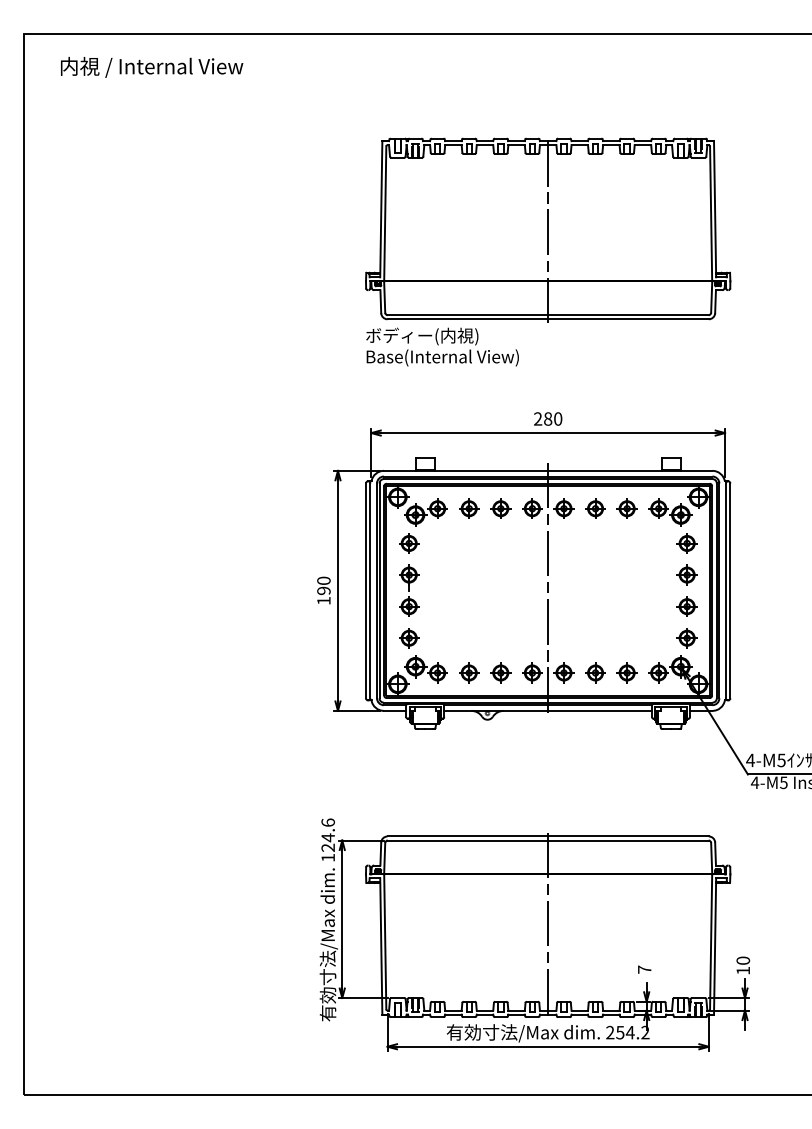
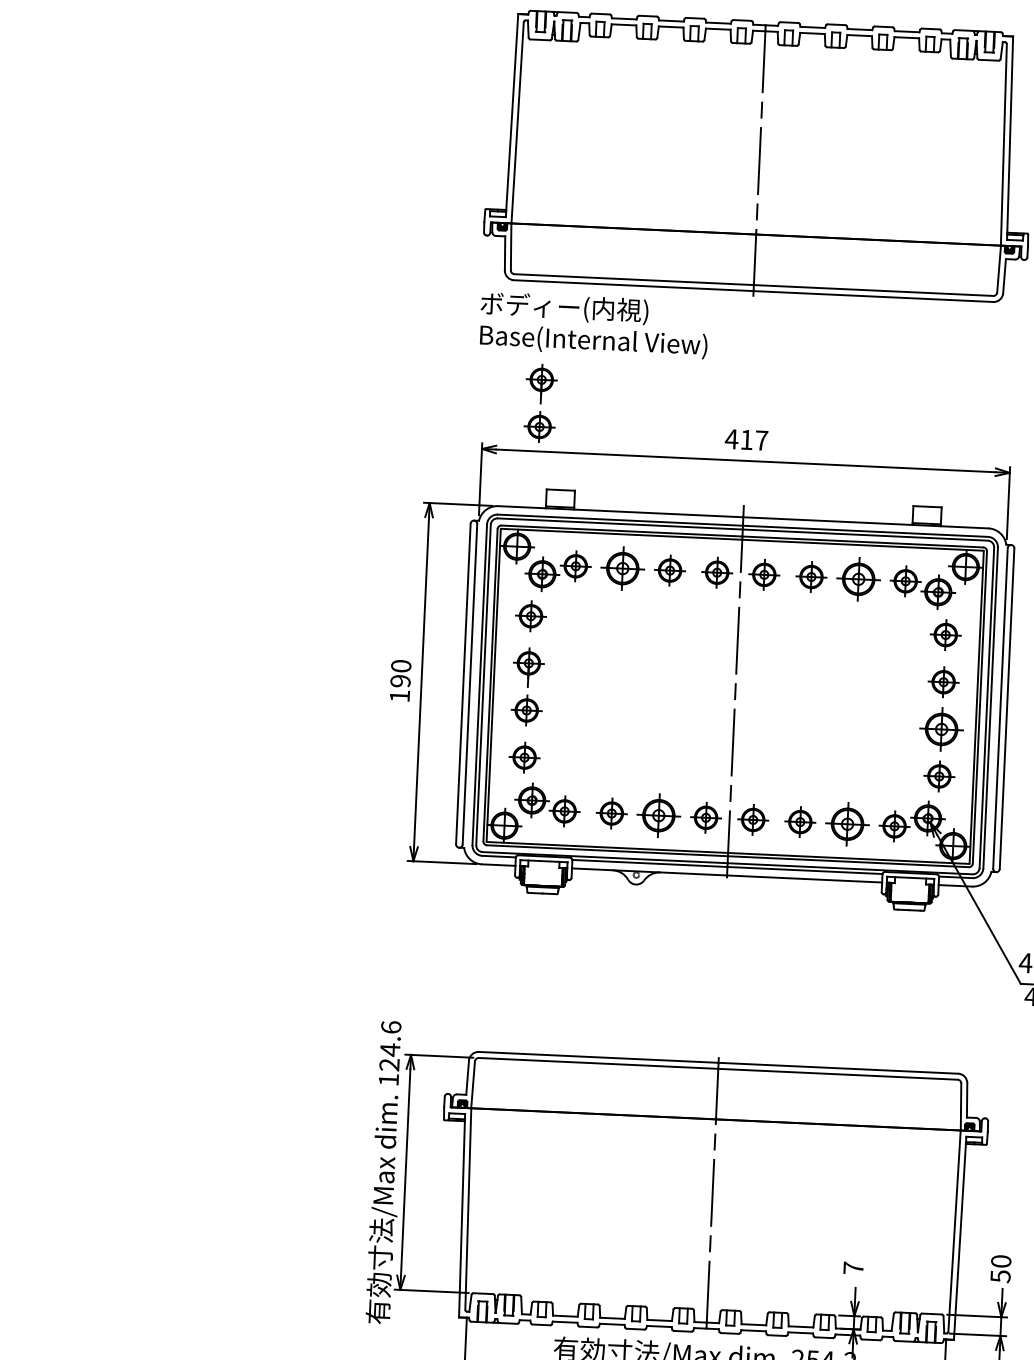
part: (409, 400) -> (541, 402), added
text: (547, 418) -> (745, 439), 280 -> 417
part: (469, 508) -> (623, 568), size x1.4
part: (626, 508) -> (857, 578), size x1.4
part: (686, 606) -> (940, 729), size x1.4
part: (500, 672) -> (658, 814), size x1.4
part: (626, 672) -> (846, 823), size x1.4
text: (743, 970) -> (1000, 1276), 10 -> 50

